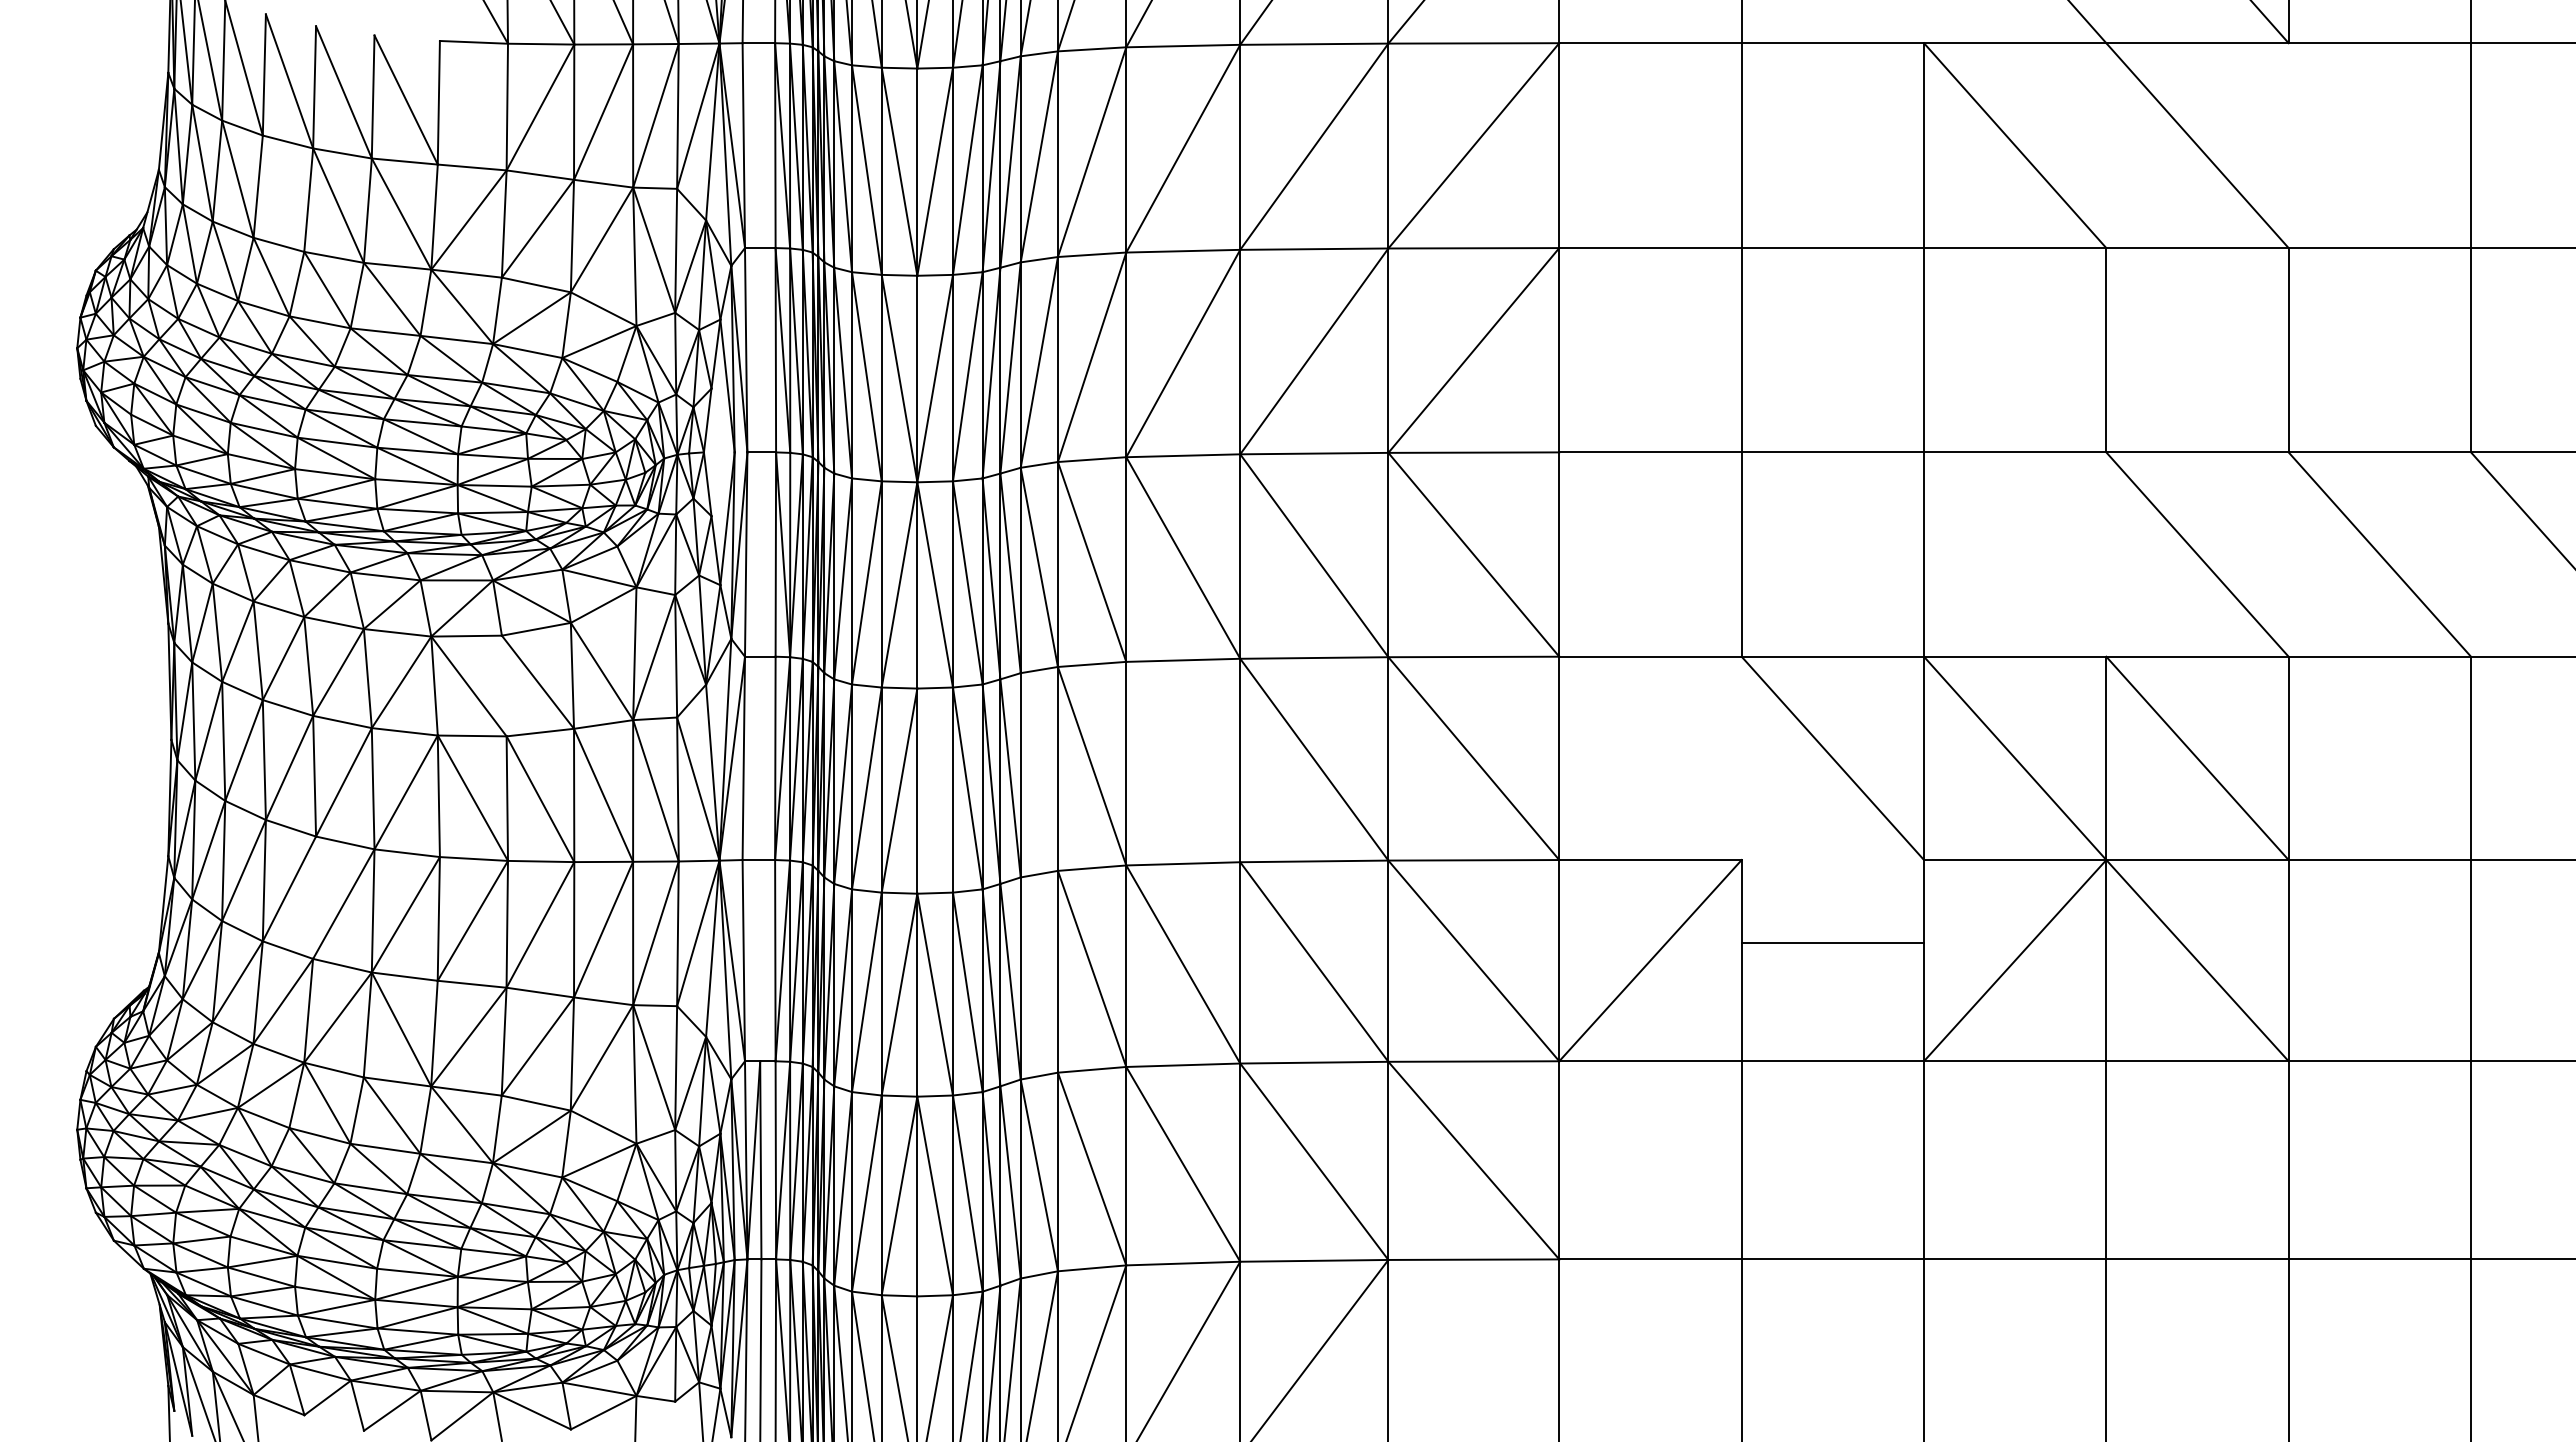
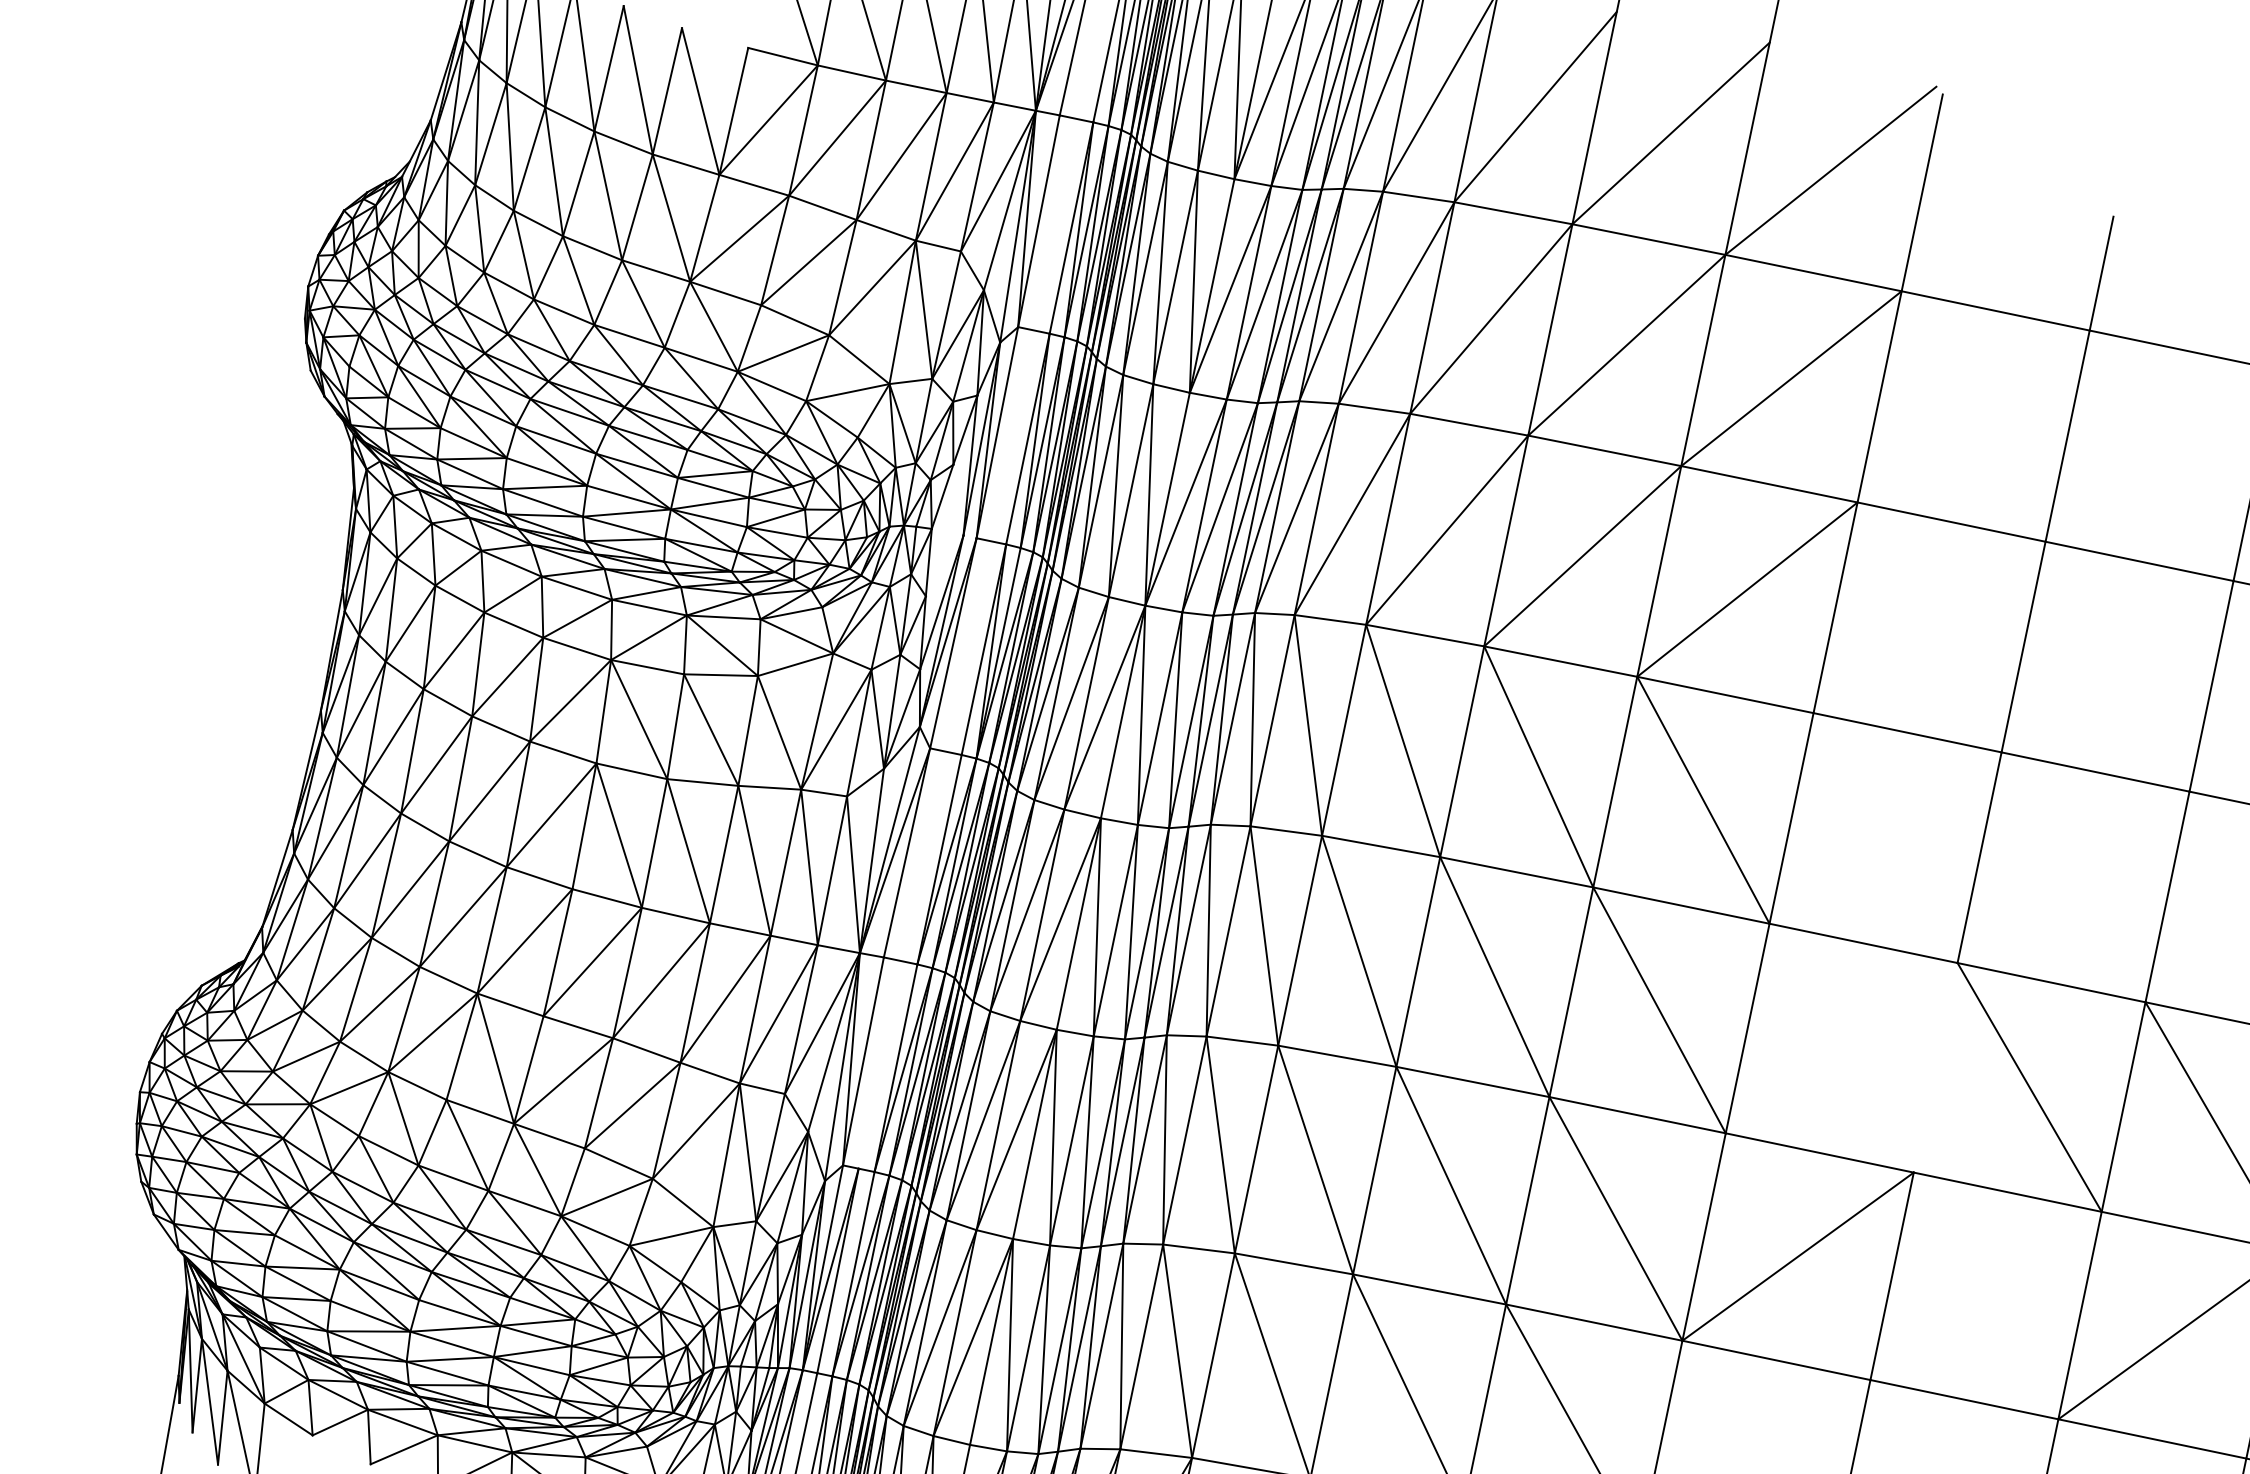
line: (472, 103) -> (768, 119), added
line: (283, 193) -> (554, 171), added
line: (503, 685) -> (674, 726), added
line: (1183, 761) -> (1359, 950), added
line: (1038, 771) -> (1207, 929), added
line: (934, 790) -> (1096, 927), added
line: (314, 897) -> (434, 903), added
line: (1832, 943) -> (2007, 1192), moved
line: (1038, 974) -> (1164, 1139), added

